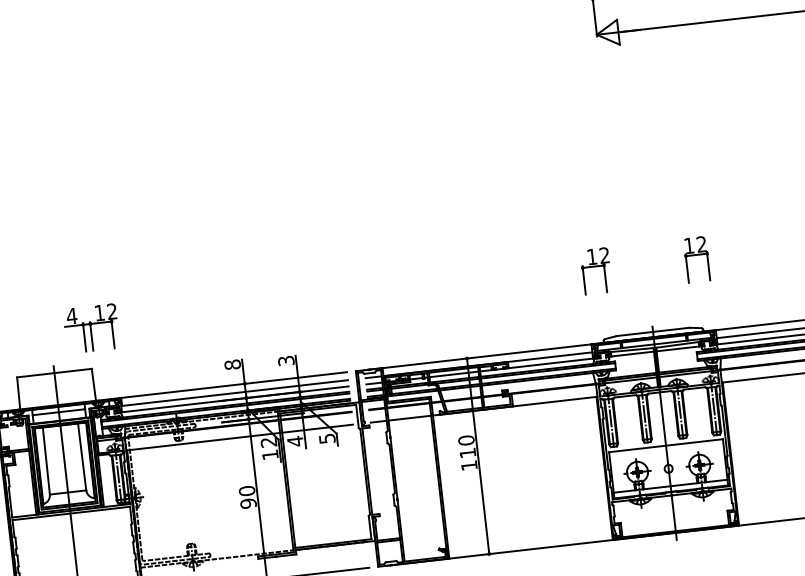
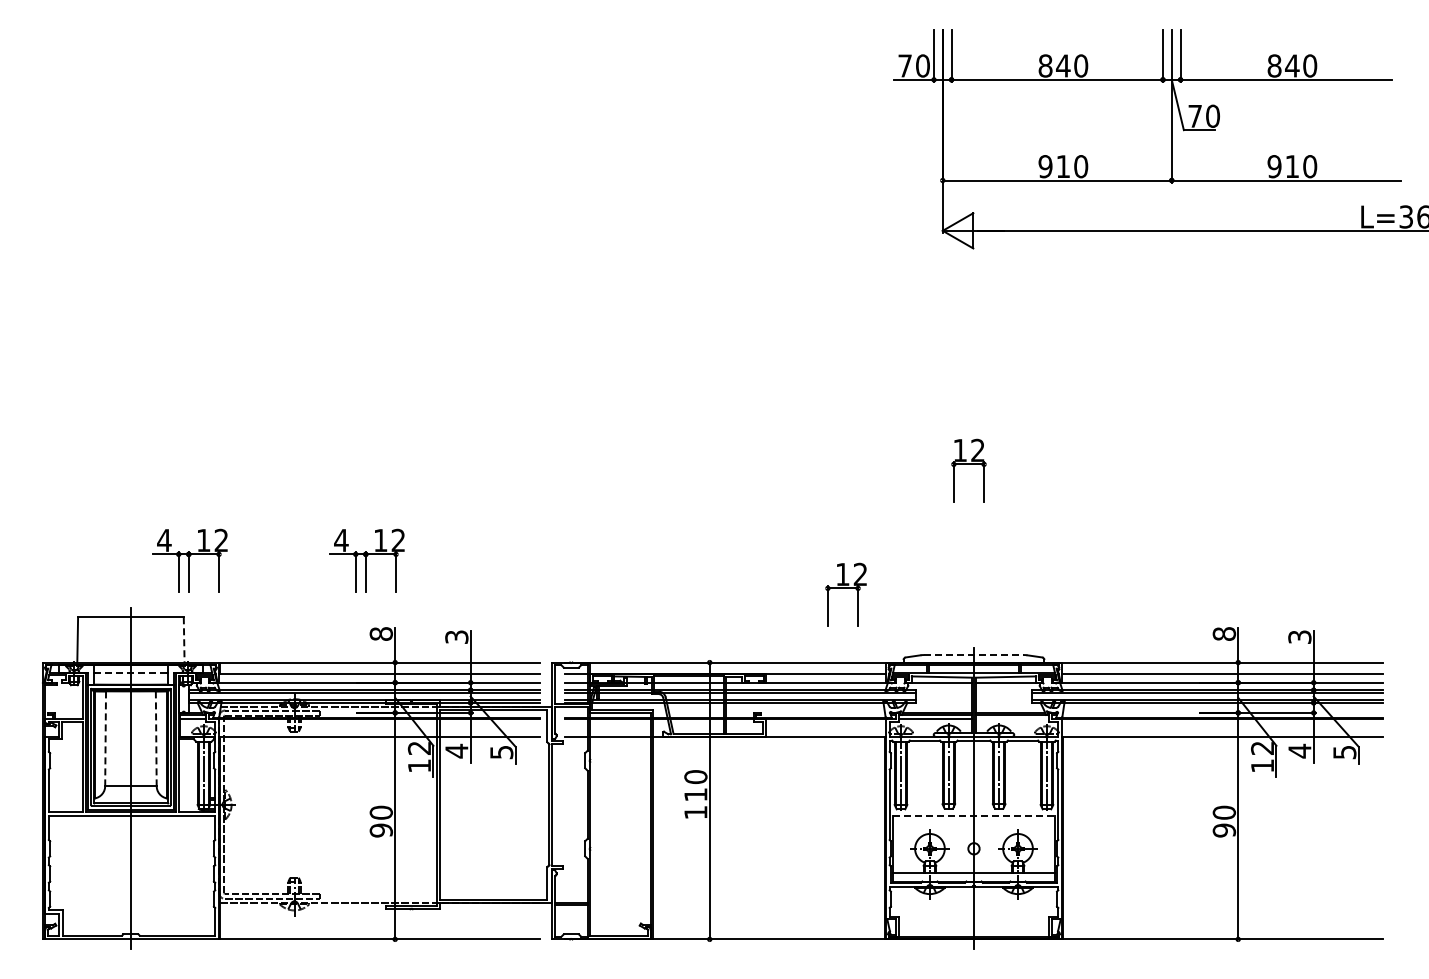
part: (696, 259) -> (968, 470), moved
part: (595, 270) -> (845, 594), moved
part: (216, 314) -> (366, 560), added
line: (652, 332) -> (973, 655), solid -> dashed
line: (685, 374) -> (1012, 719), removed
line: (94, 384) -> (184, 639), solid -> dashed
line: (58, 412) -> (130, 672), solid -> dashed
line: (665, 446) -> (973, 816), solid -> dashed
line: (82, 457) -> (156, 739), solid -> dashed
line: (46, 461) -> (105, 739), solid -> dashed

